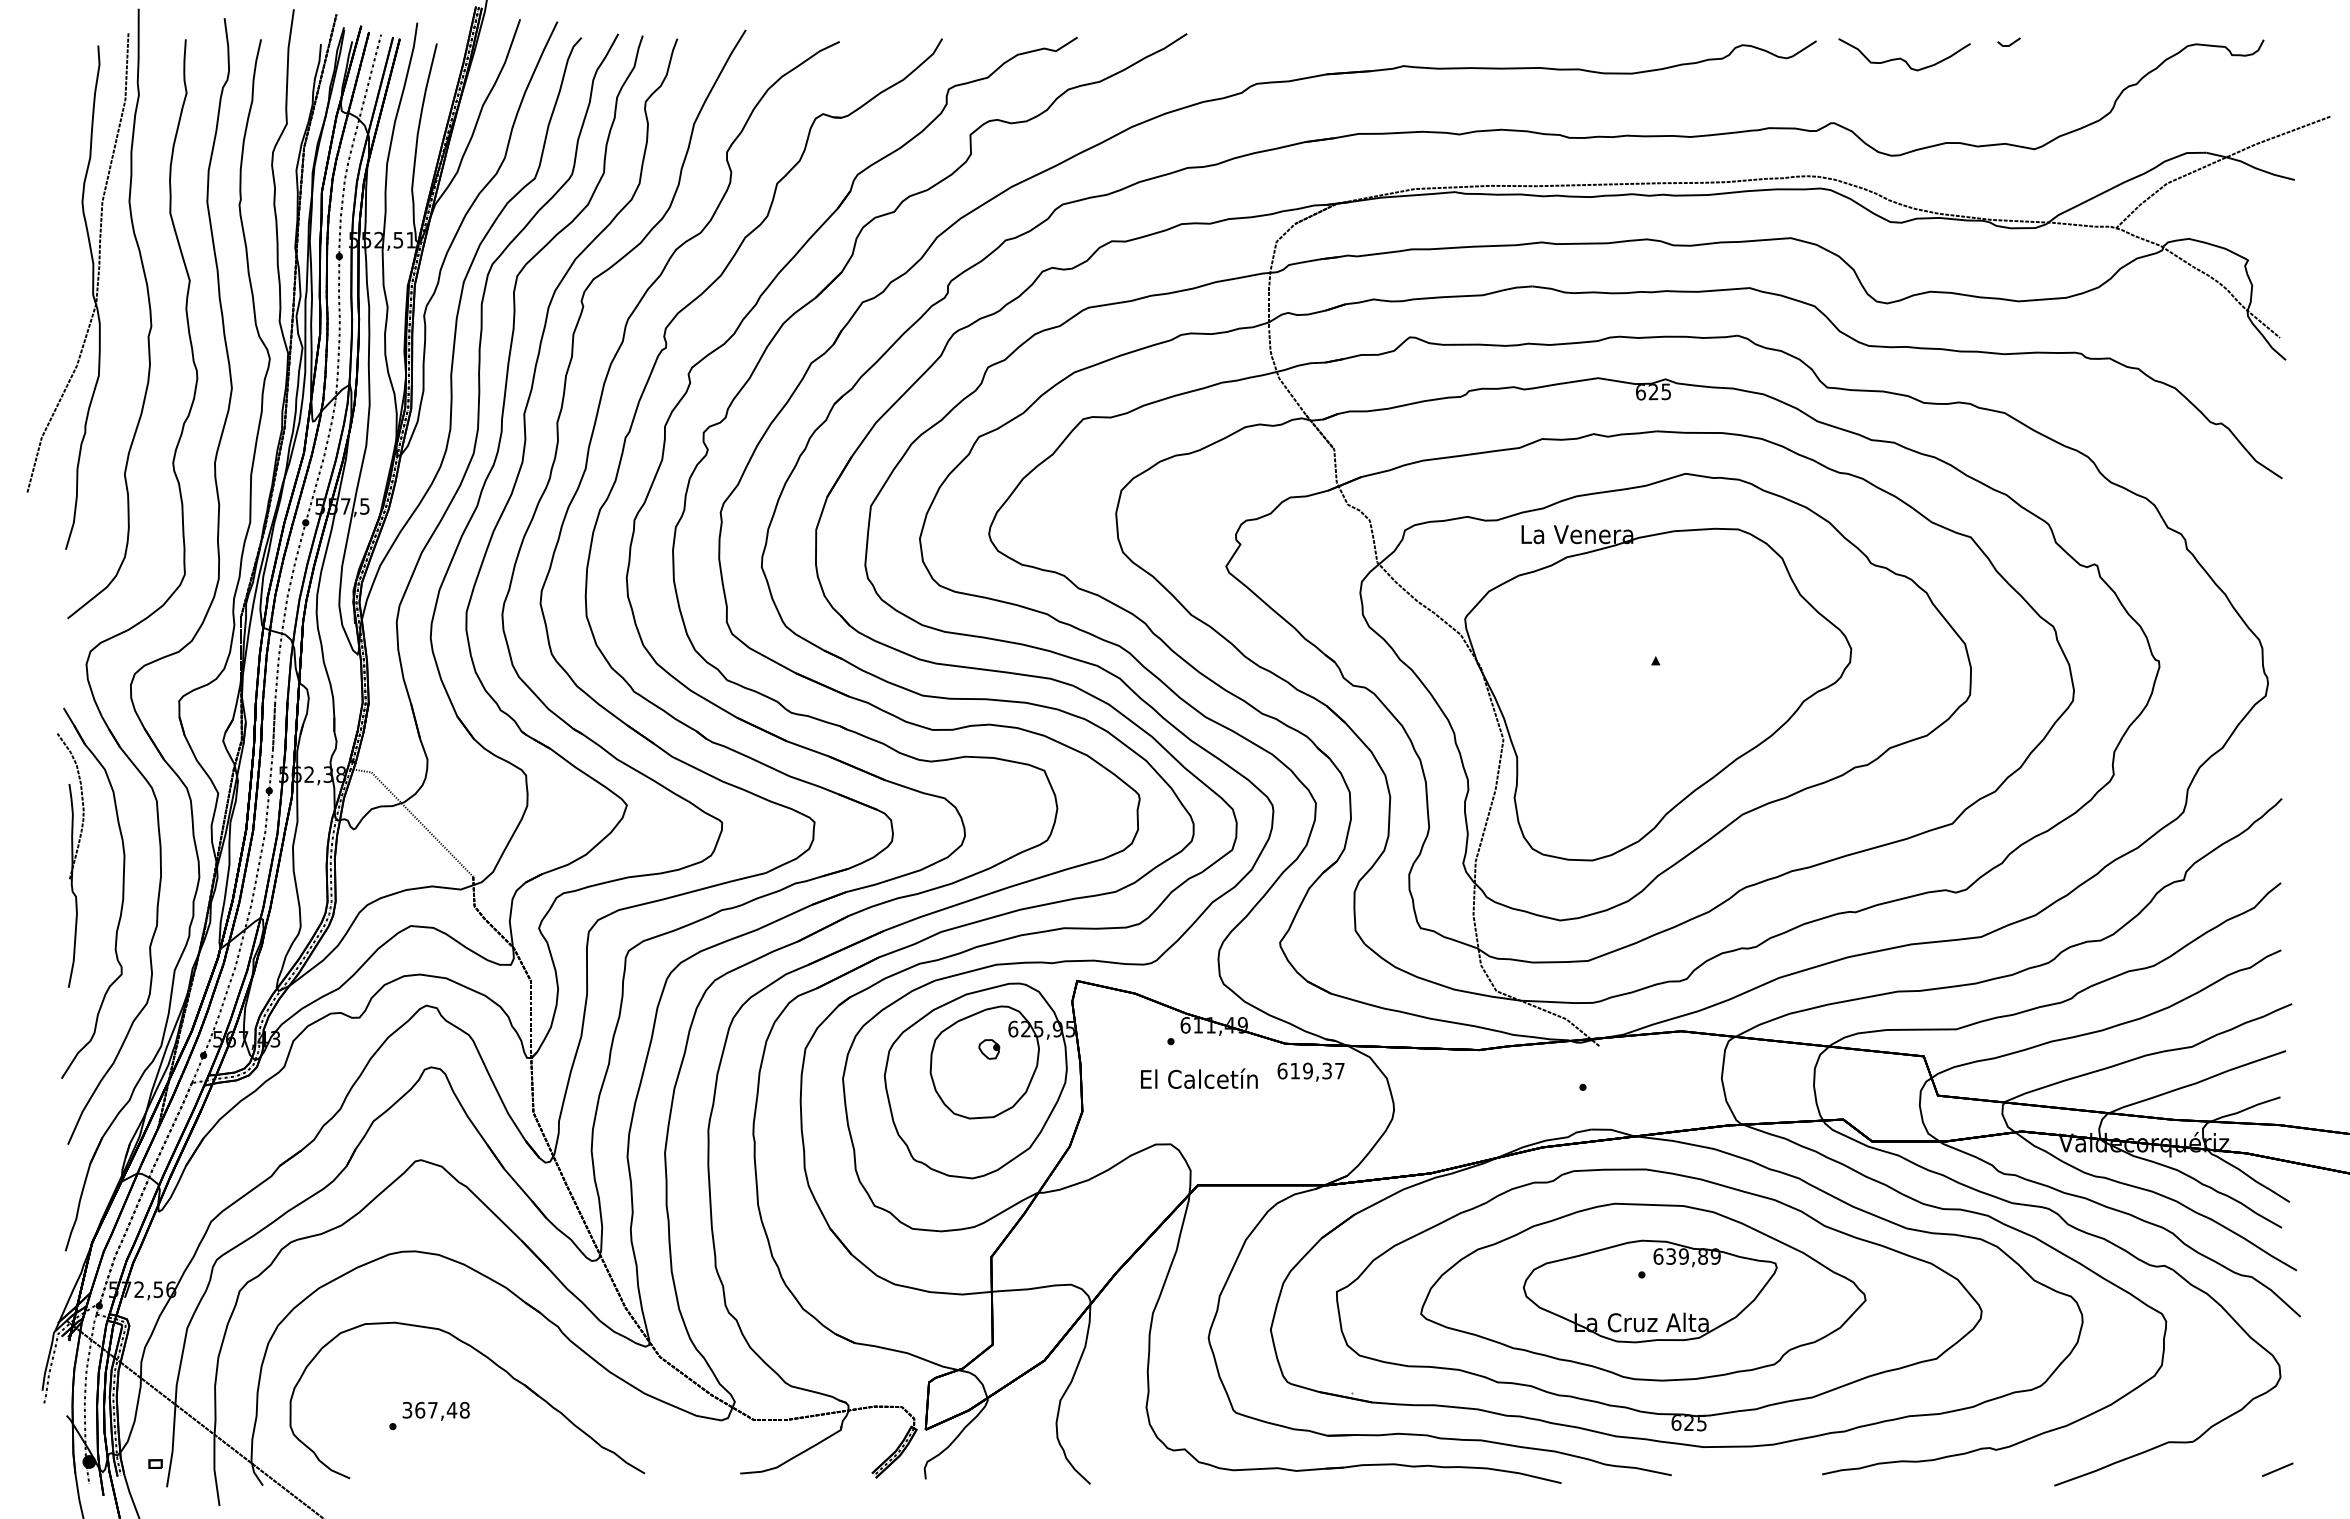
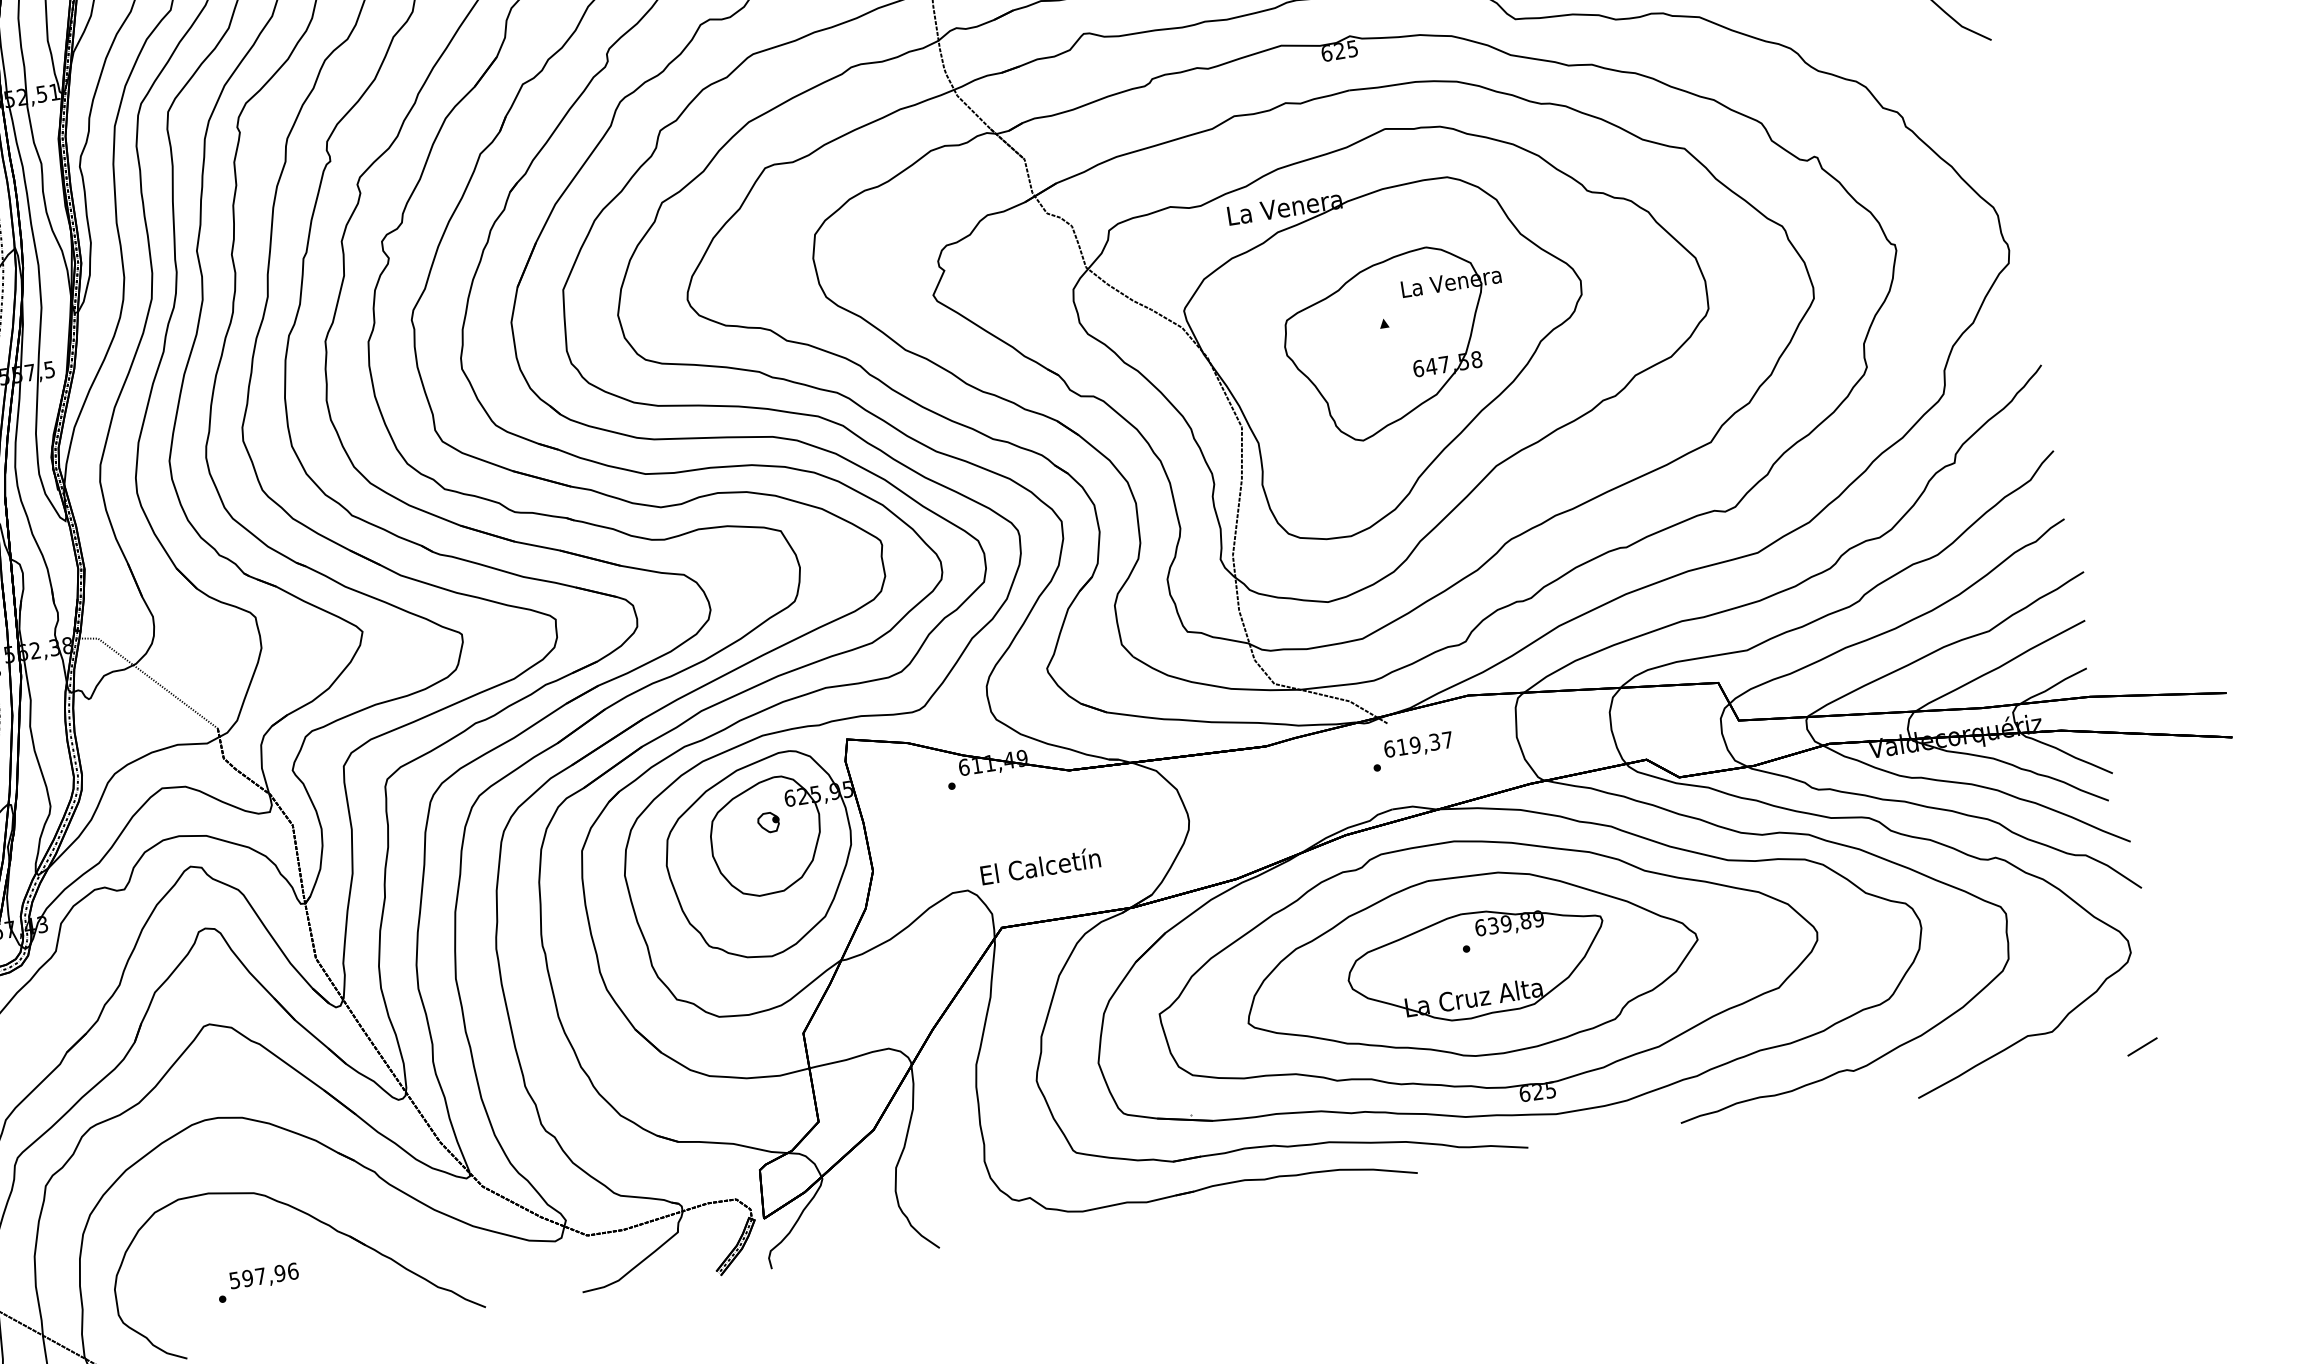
part: (1665, 682) -> (1397, 344), added
text: (1310, 1071) -> (1417, 745), moved
text: (1199, 1078) -> (1040, 865), moved
text: (436, 1409) -> (264, 1275), 367,48 -> 597,96

